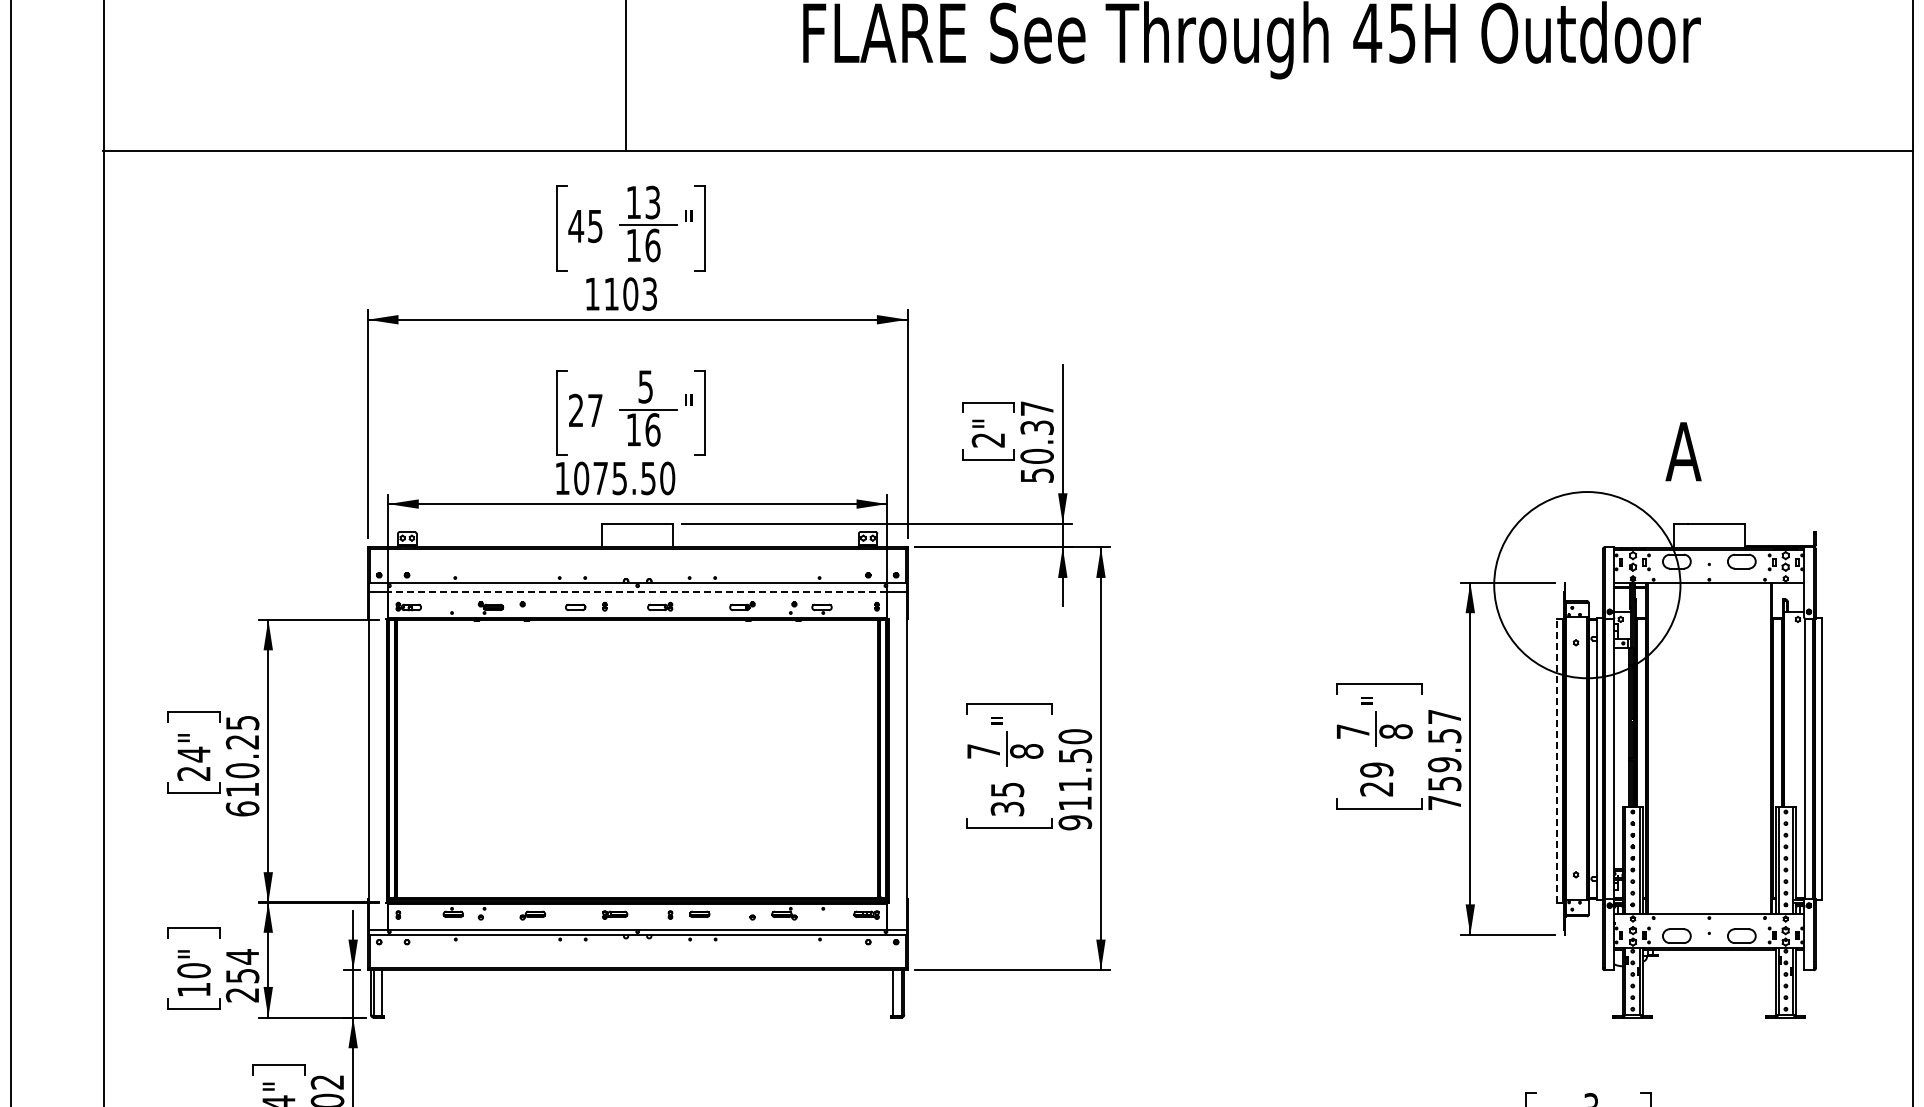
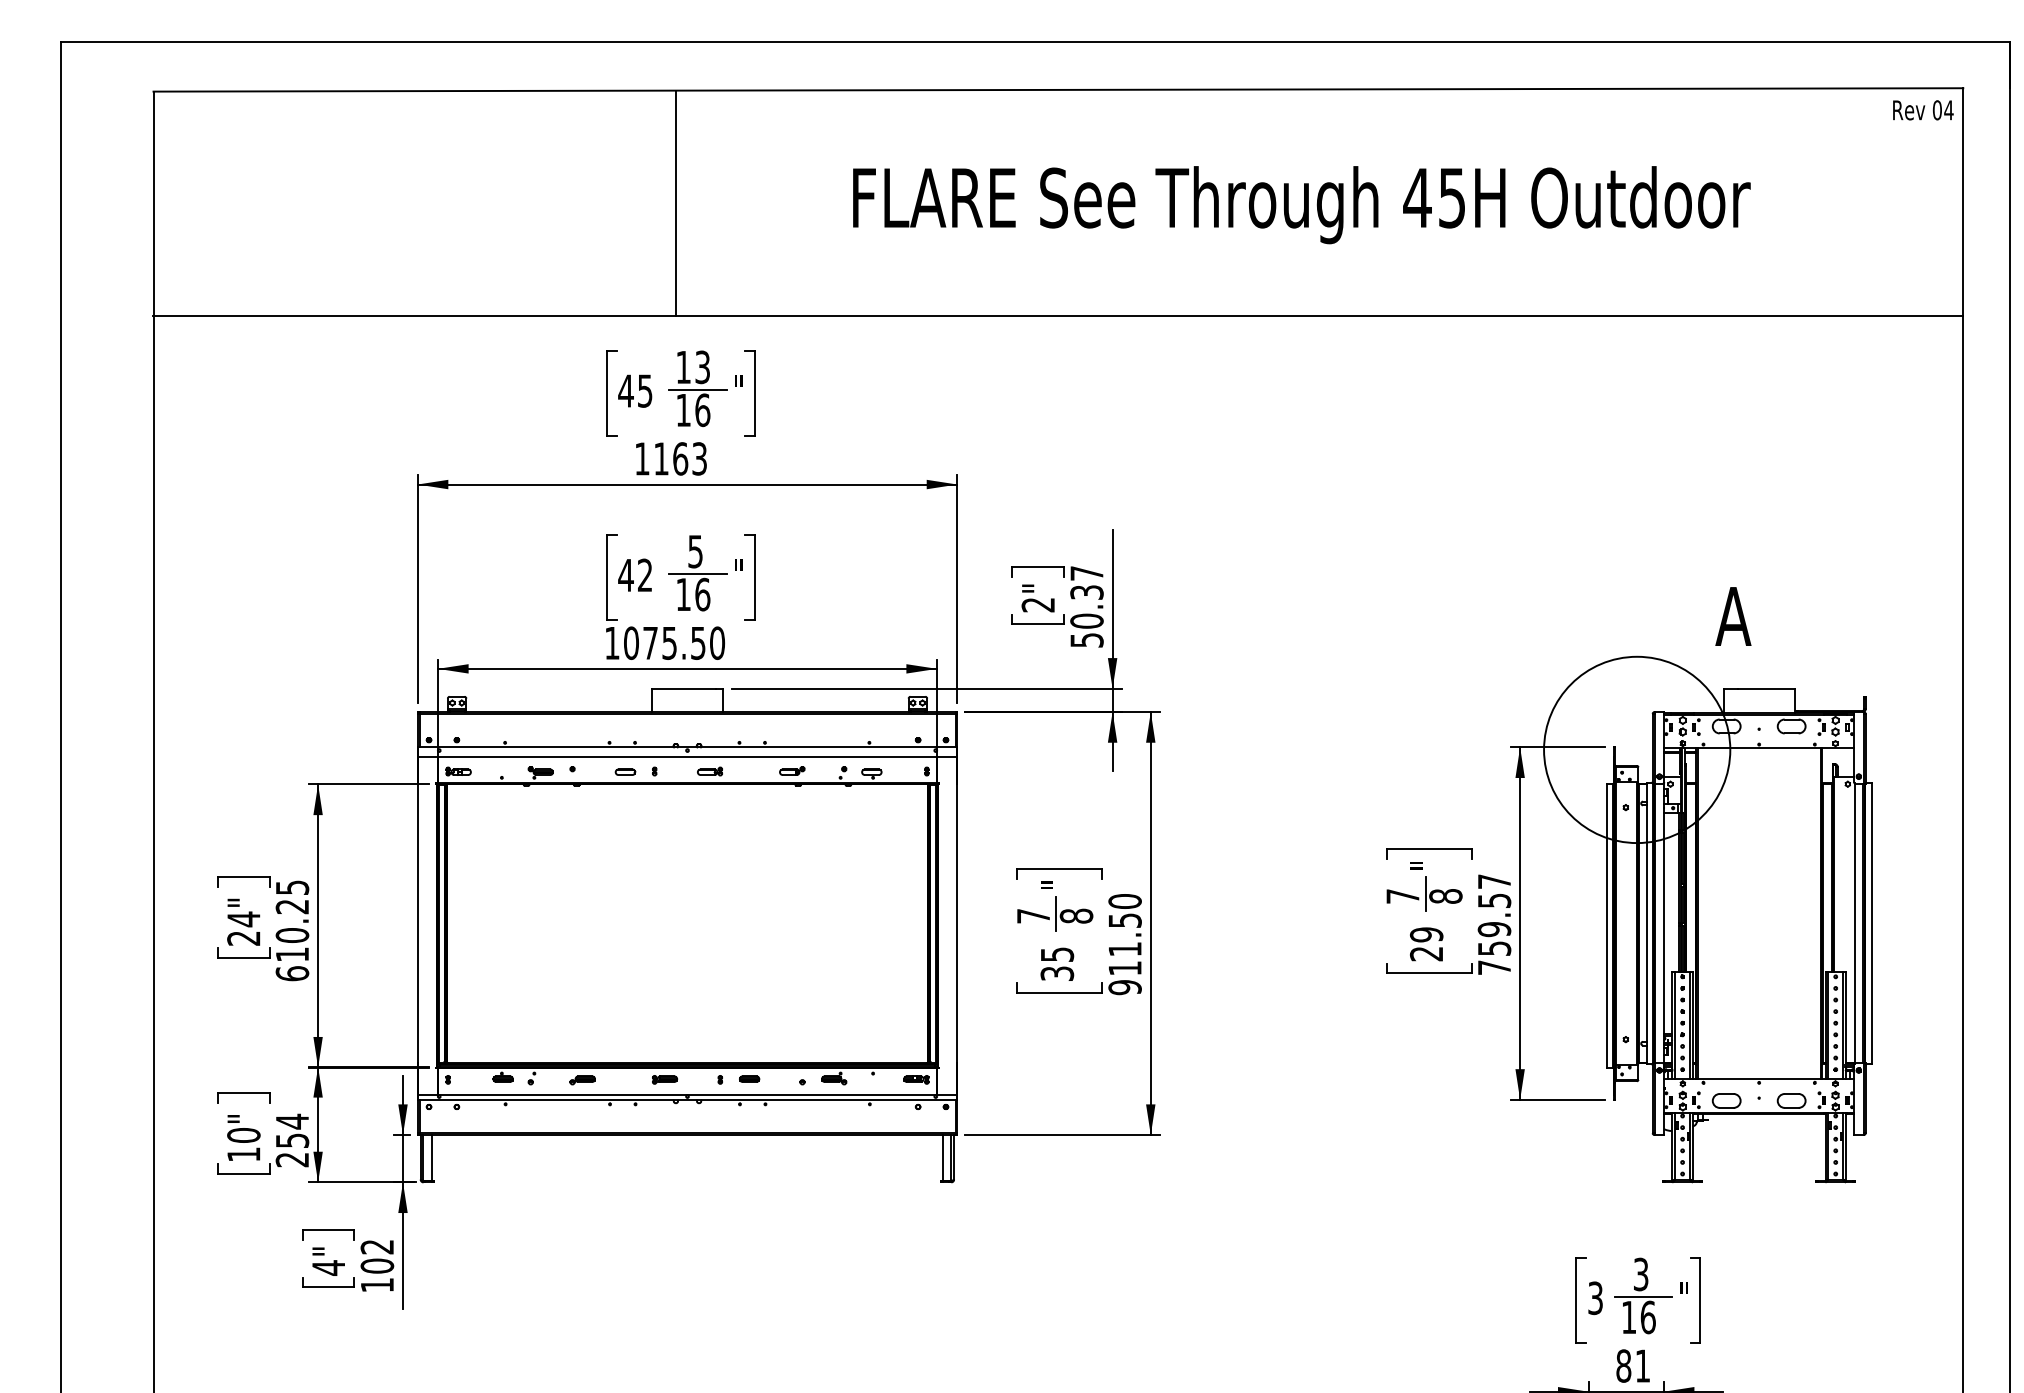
text: (630, 293) -> (680, 458), 1103 -> 1163
text: (585, 409) -> (635, 574), 27 -> 42
line: (637, 591) -> (687, 756), dashed -> solid
line: (1556, 760) -> (1606, 925), dashed -> solid

